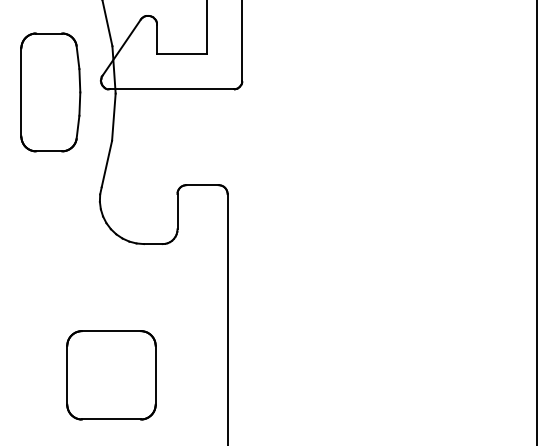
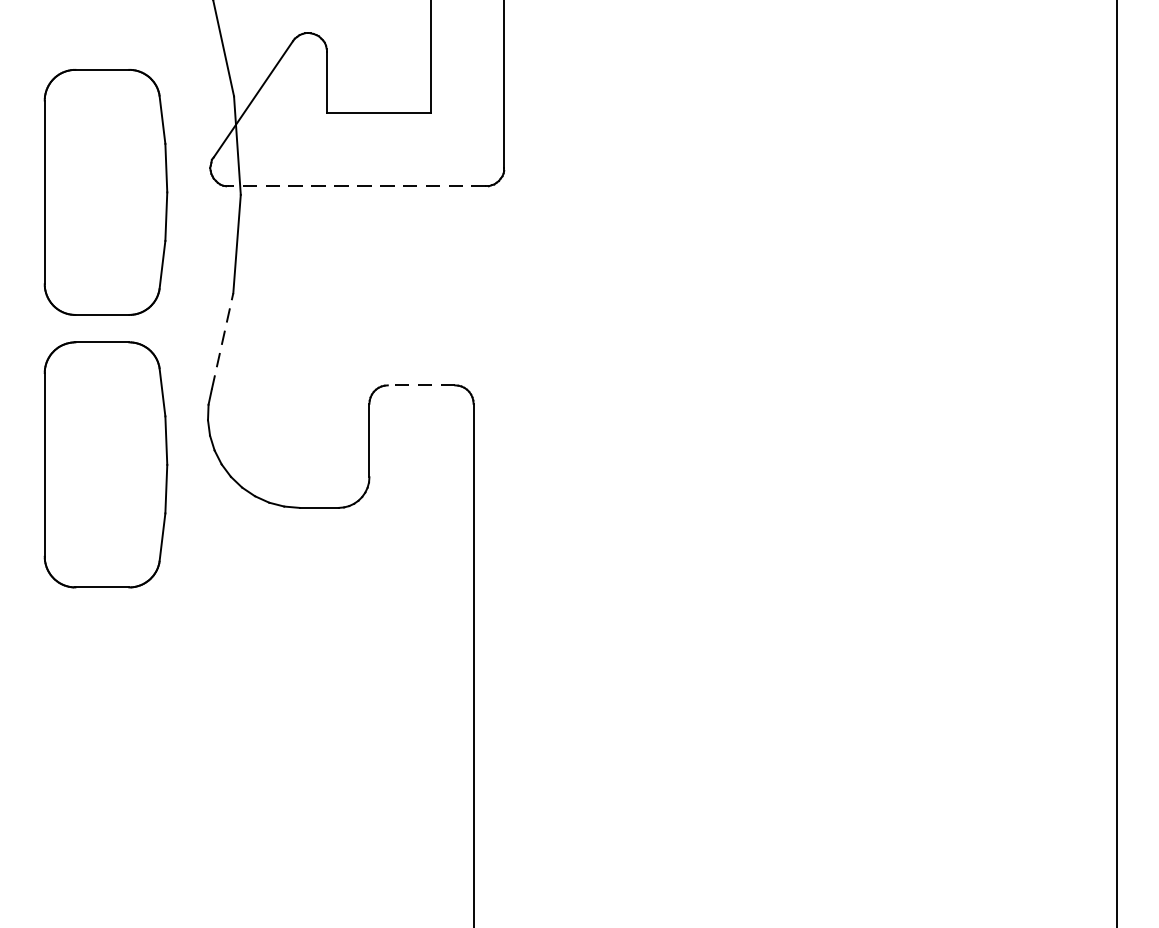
line: (171, 89) -> (356, 186), solid -> dashed
line: (106, 164) -> (221, 342), solid -> dashed
line: (202, 185) -> (421, 385), solid -> dashed
part: (50, 223) -> (105, 465), added
part: (111, 375) -> (232, 781), removed

